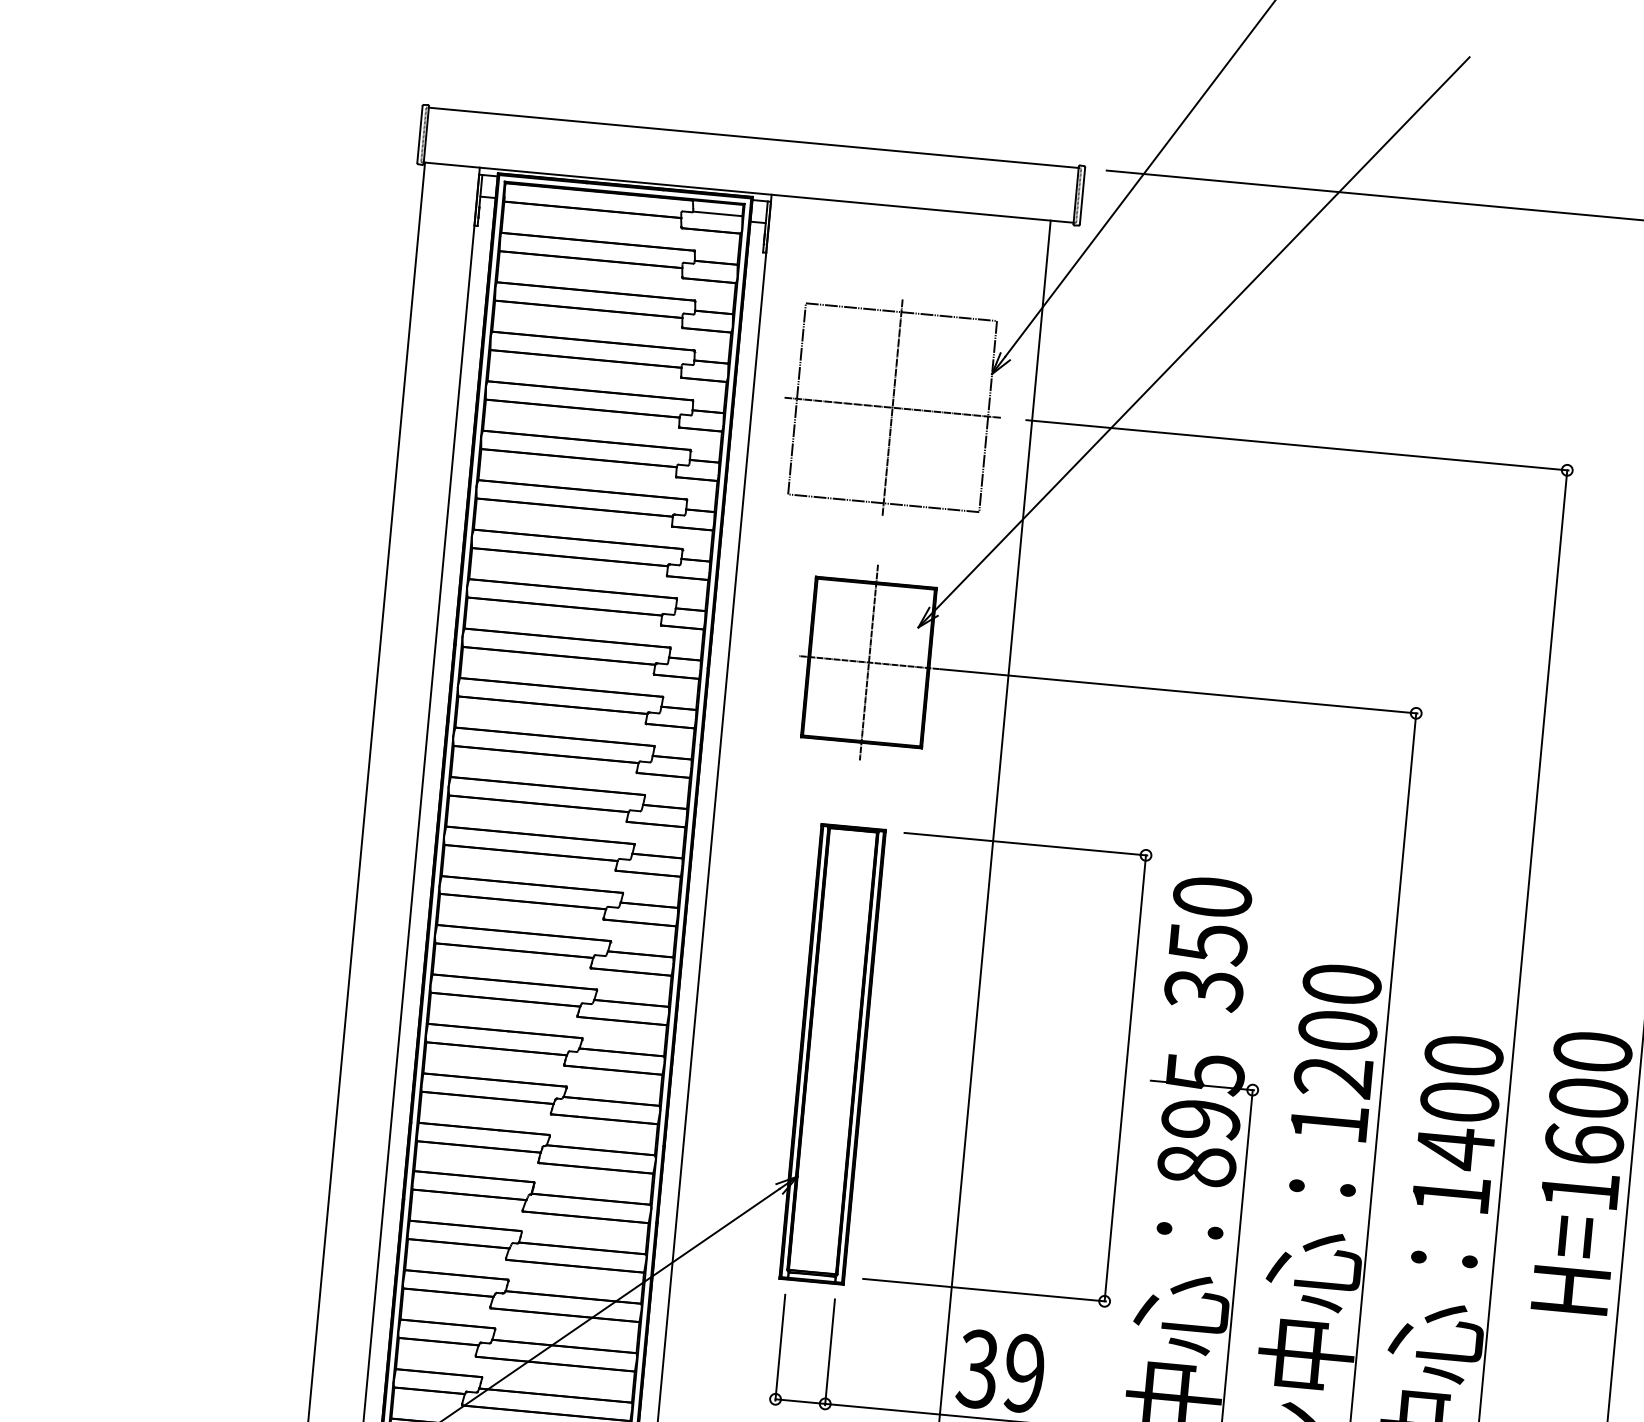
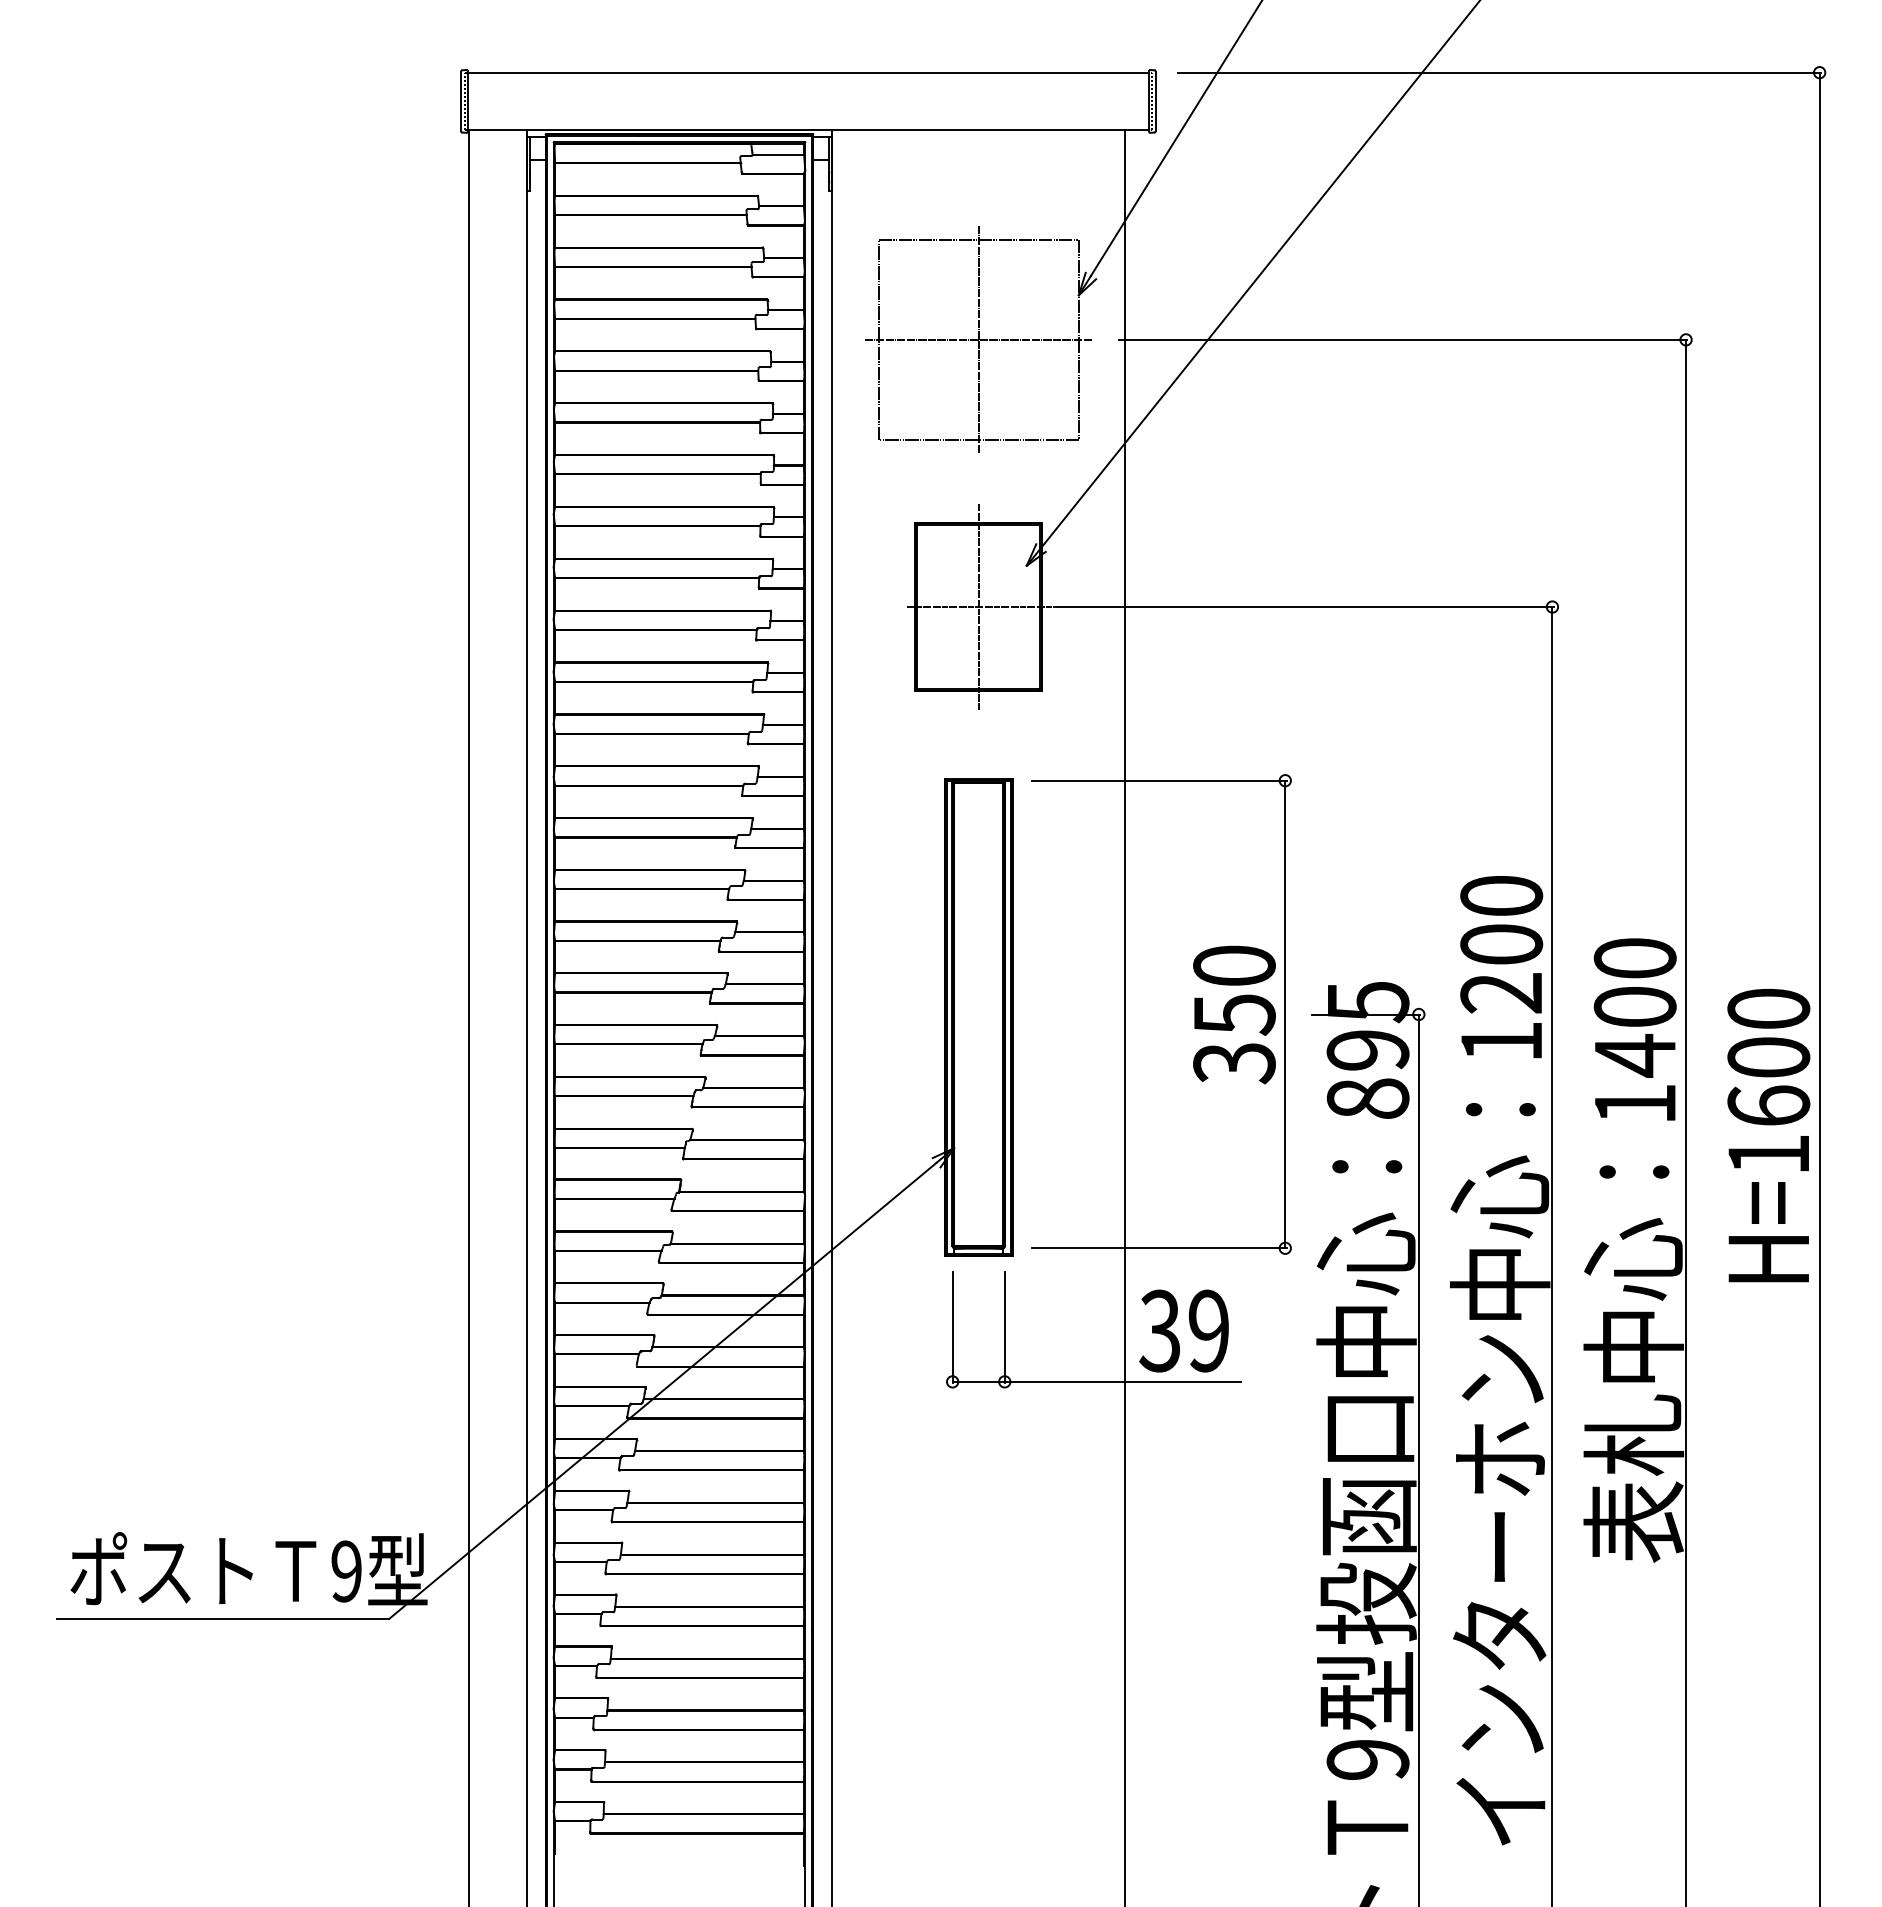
text: (1208, 943) -> (1234, 1014), moved
text: (1581, 1172) -> (1768, 1135), moved

